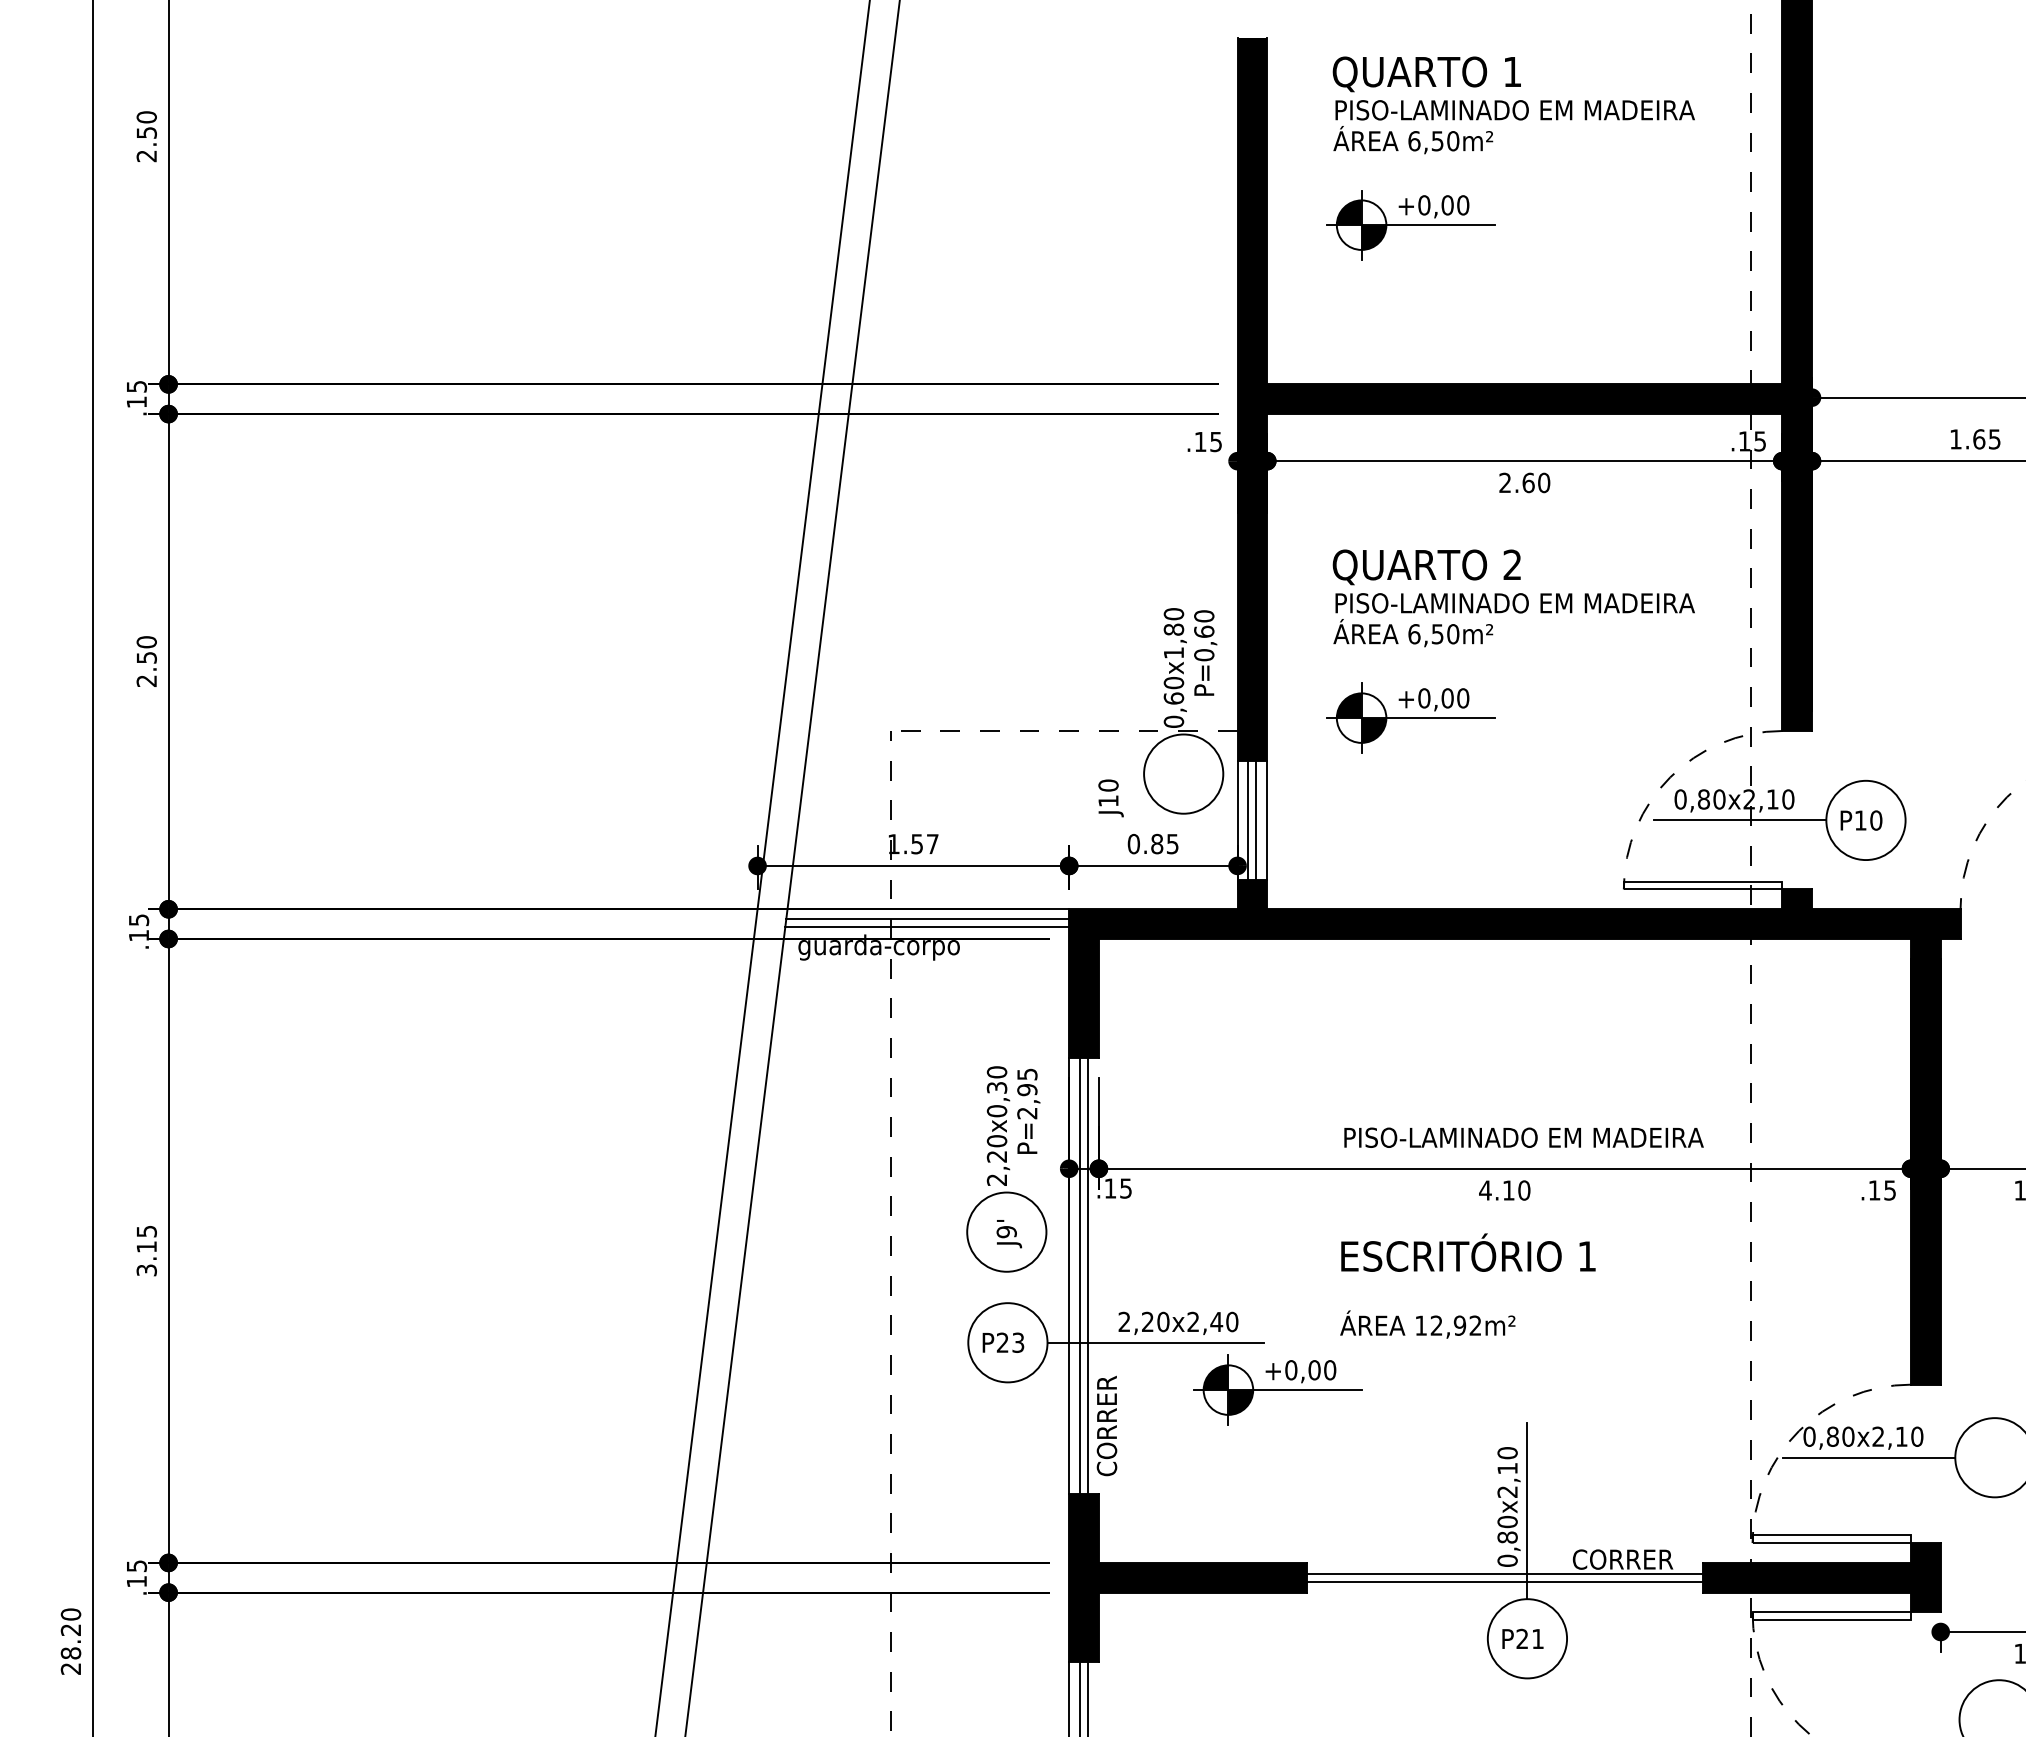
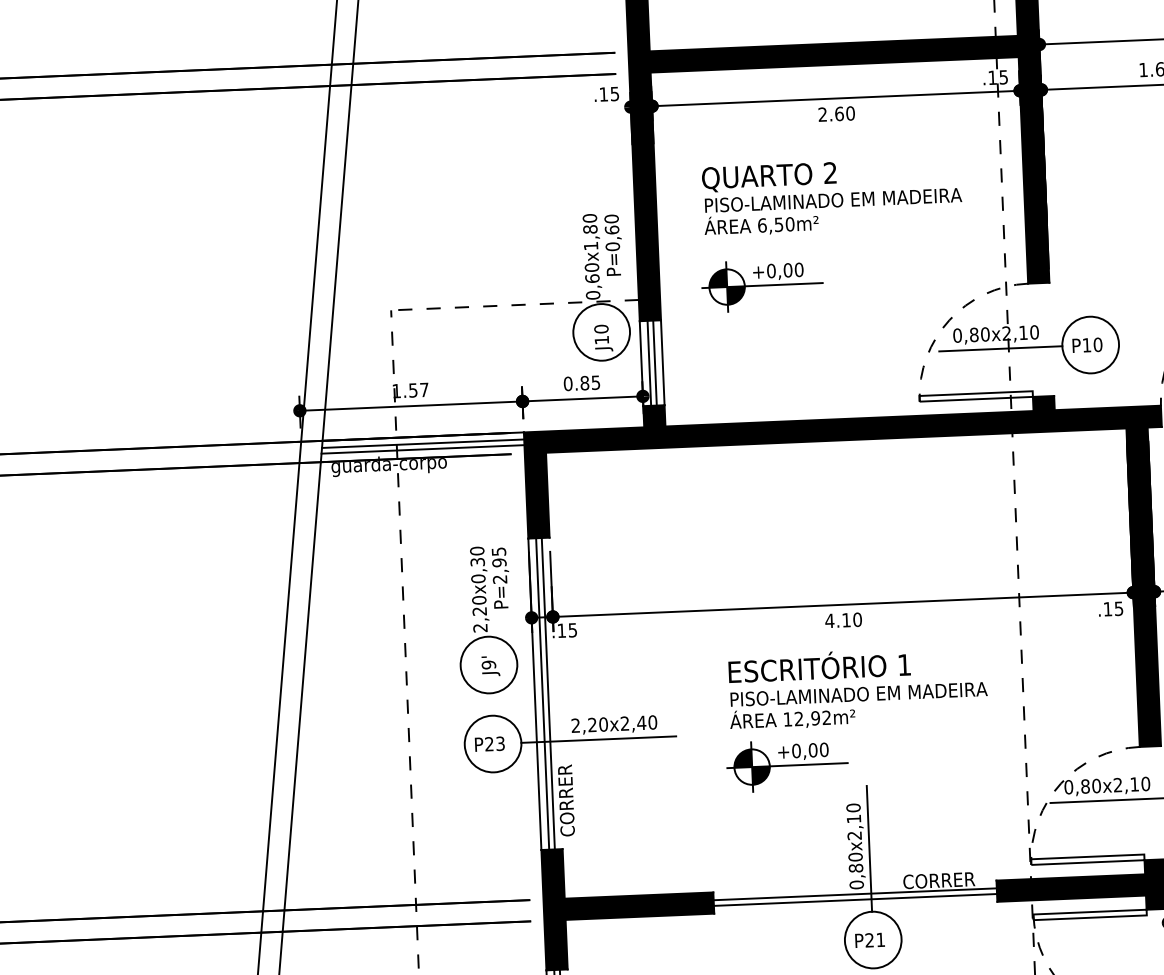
text: (1110, 798) -> (603, 338), moved
text: (1523, 1137) -> (858, 694), moved
part: (1277, 1389) -> (787, 765), moved

